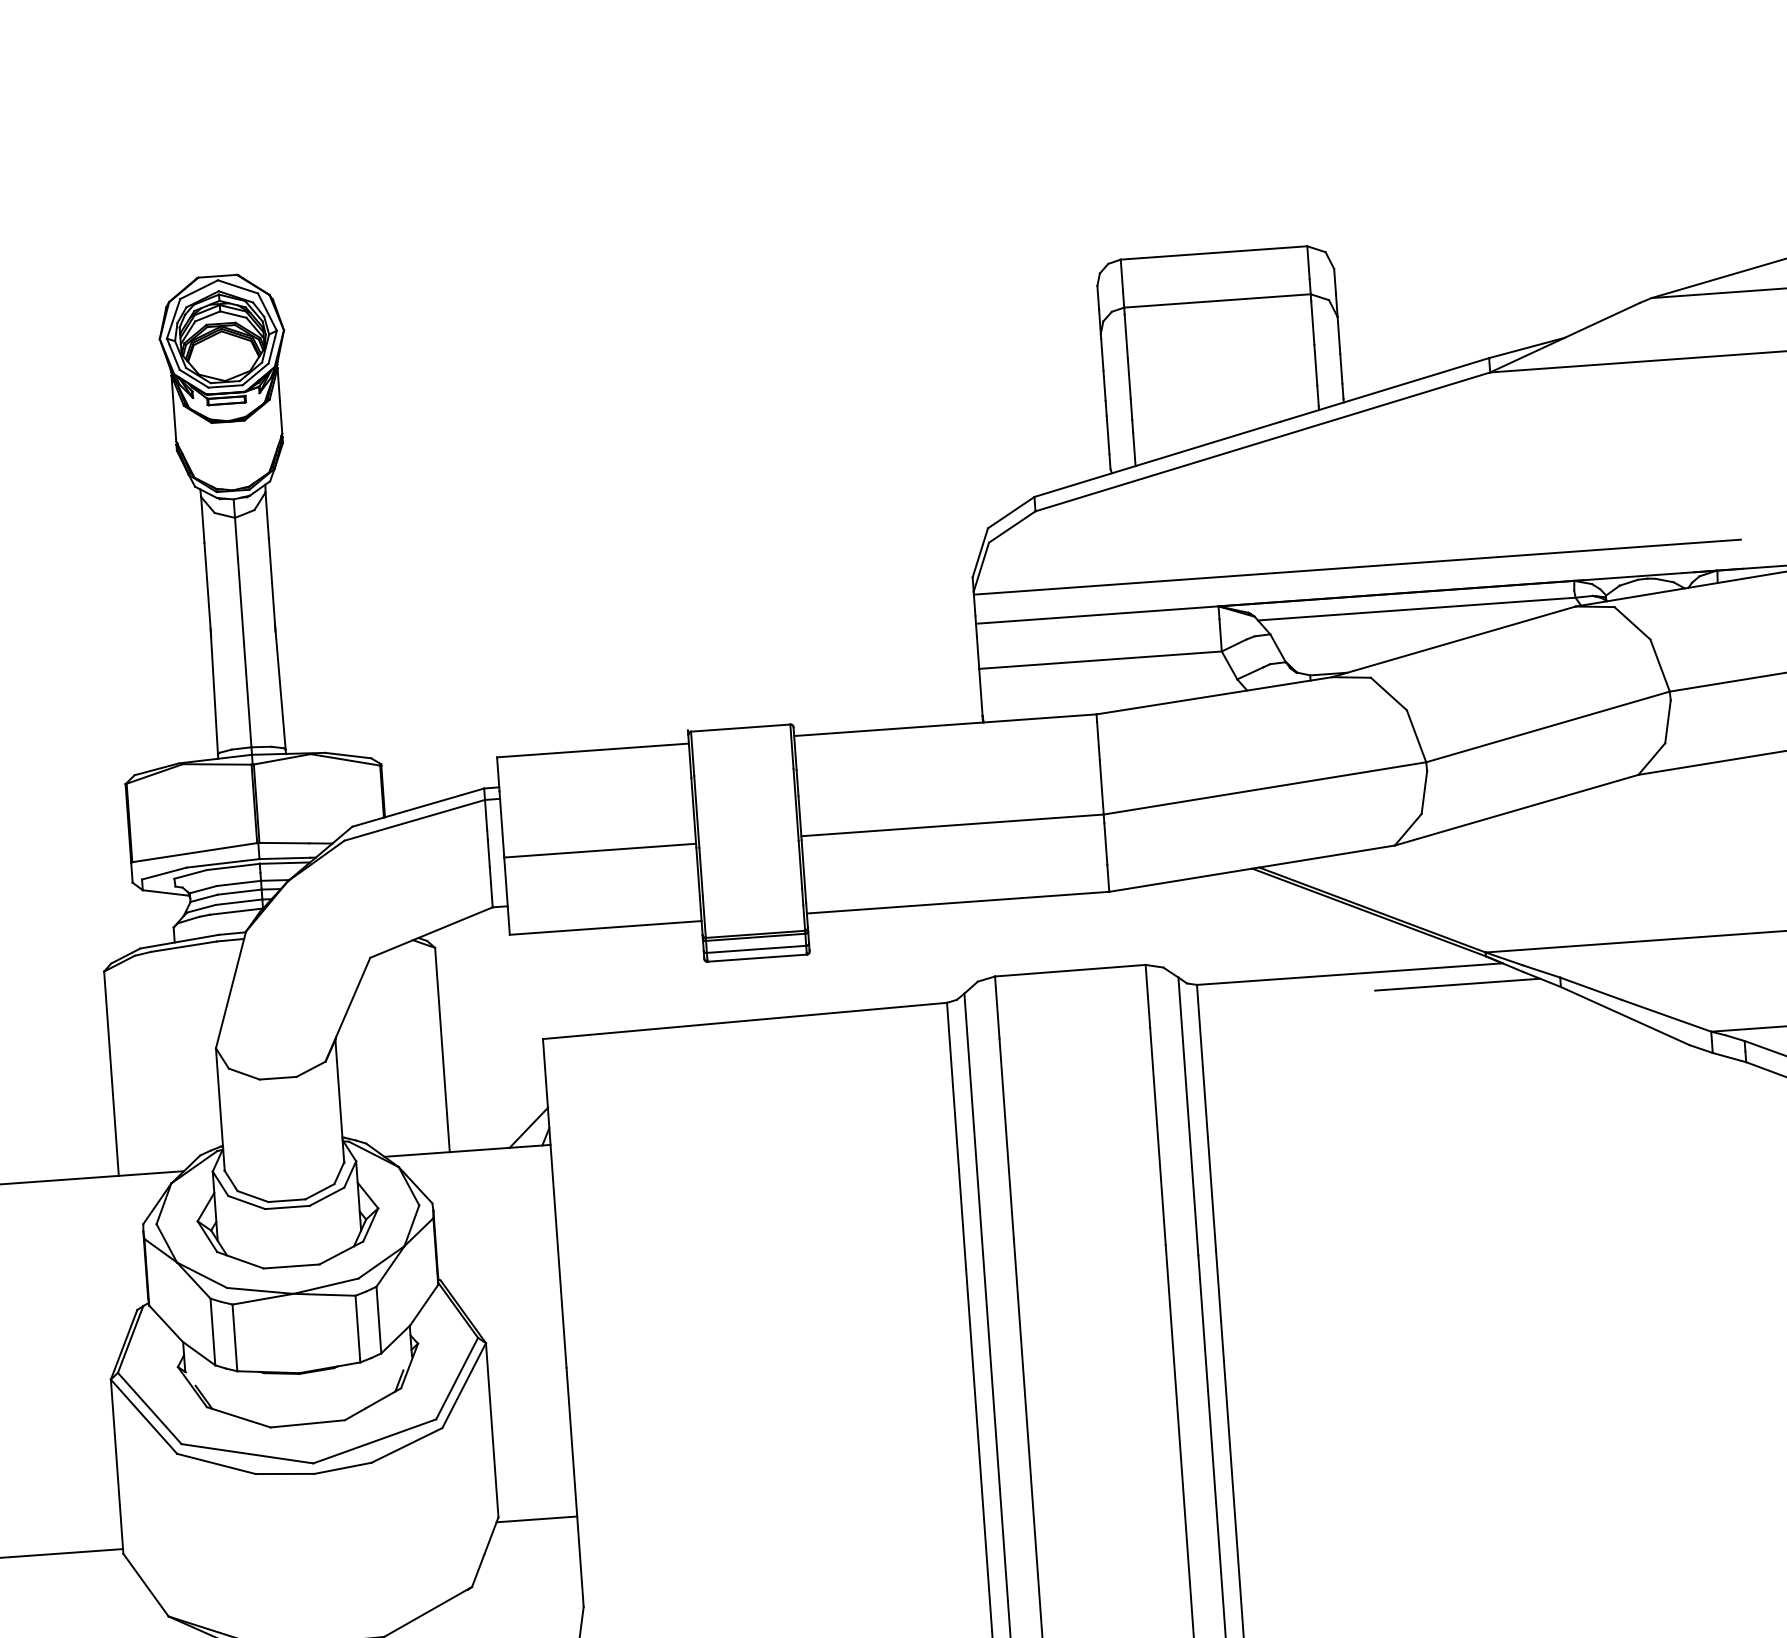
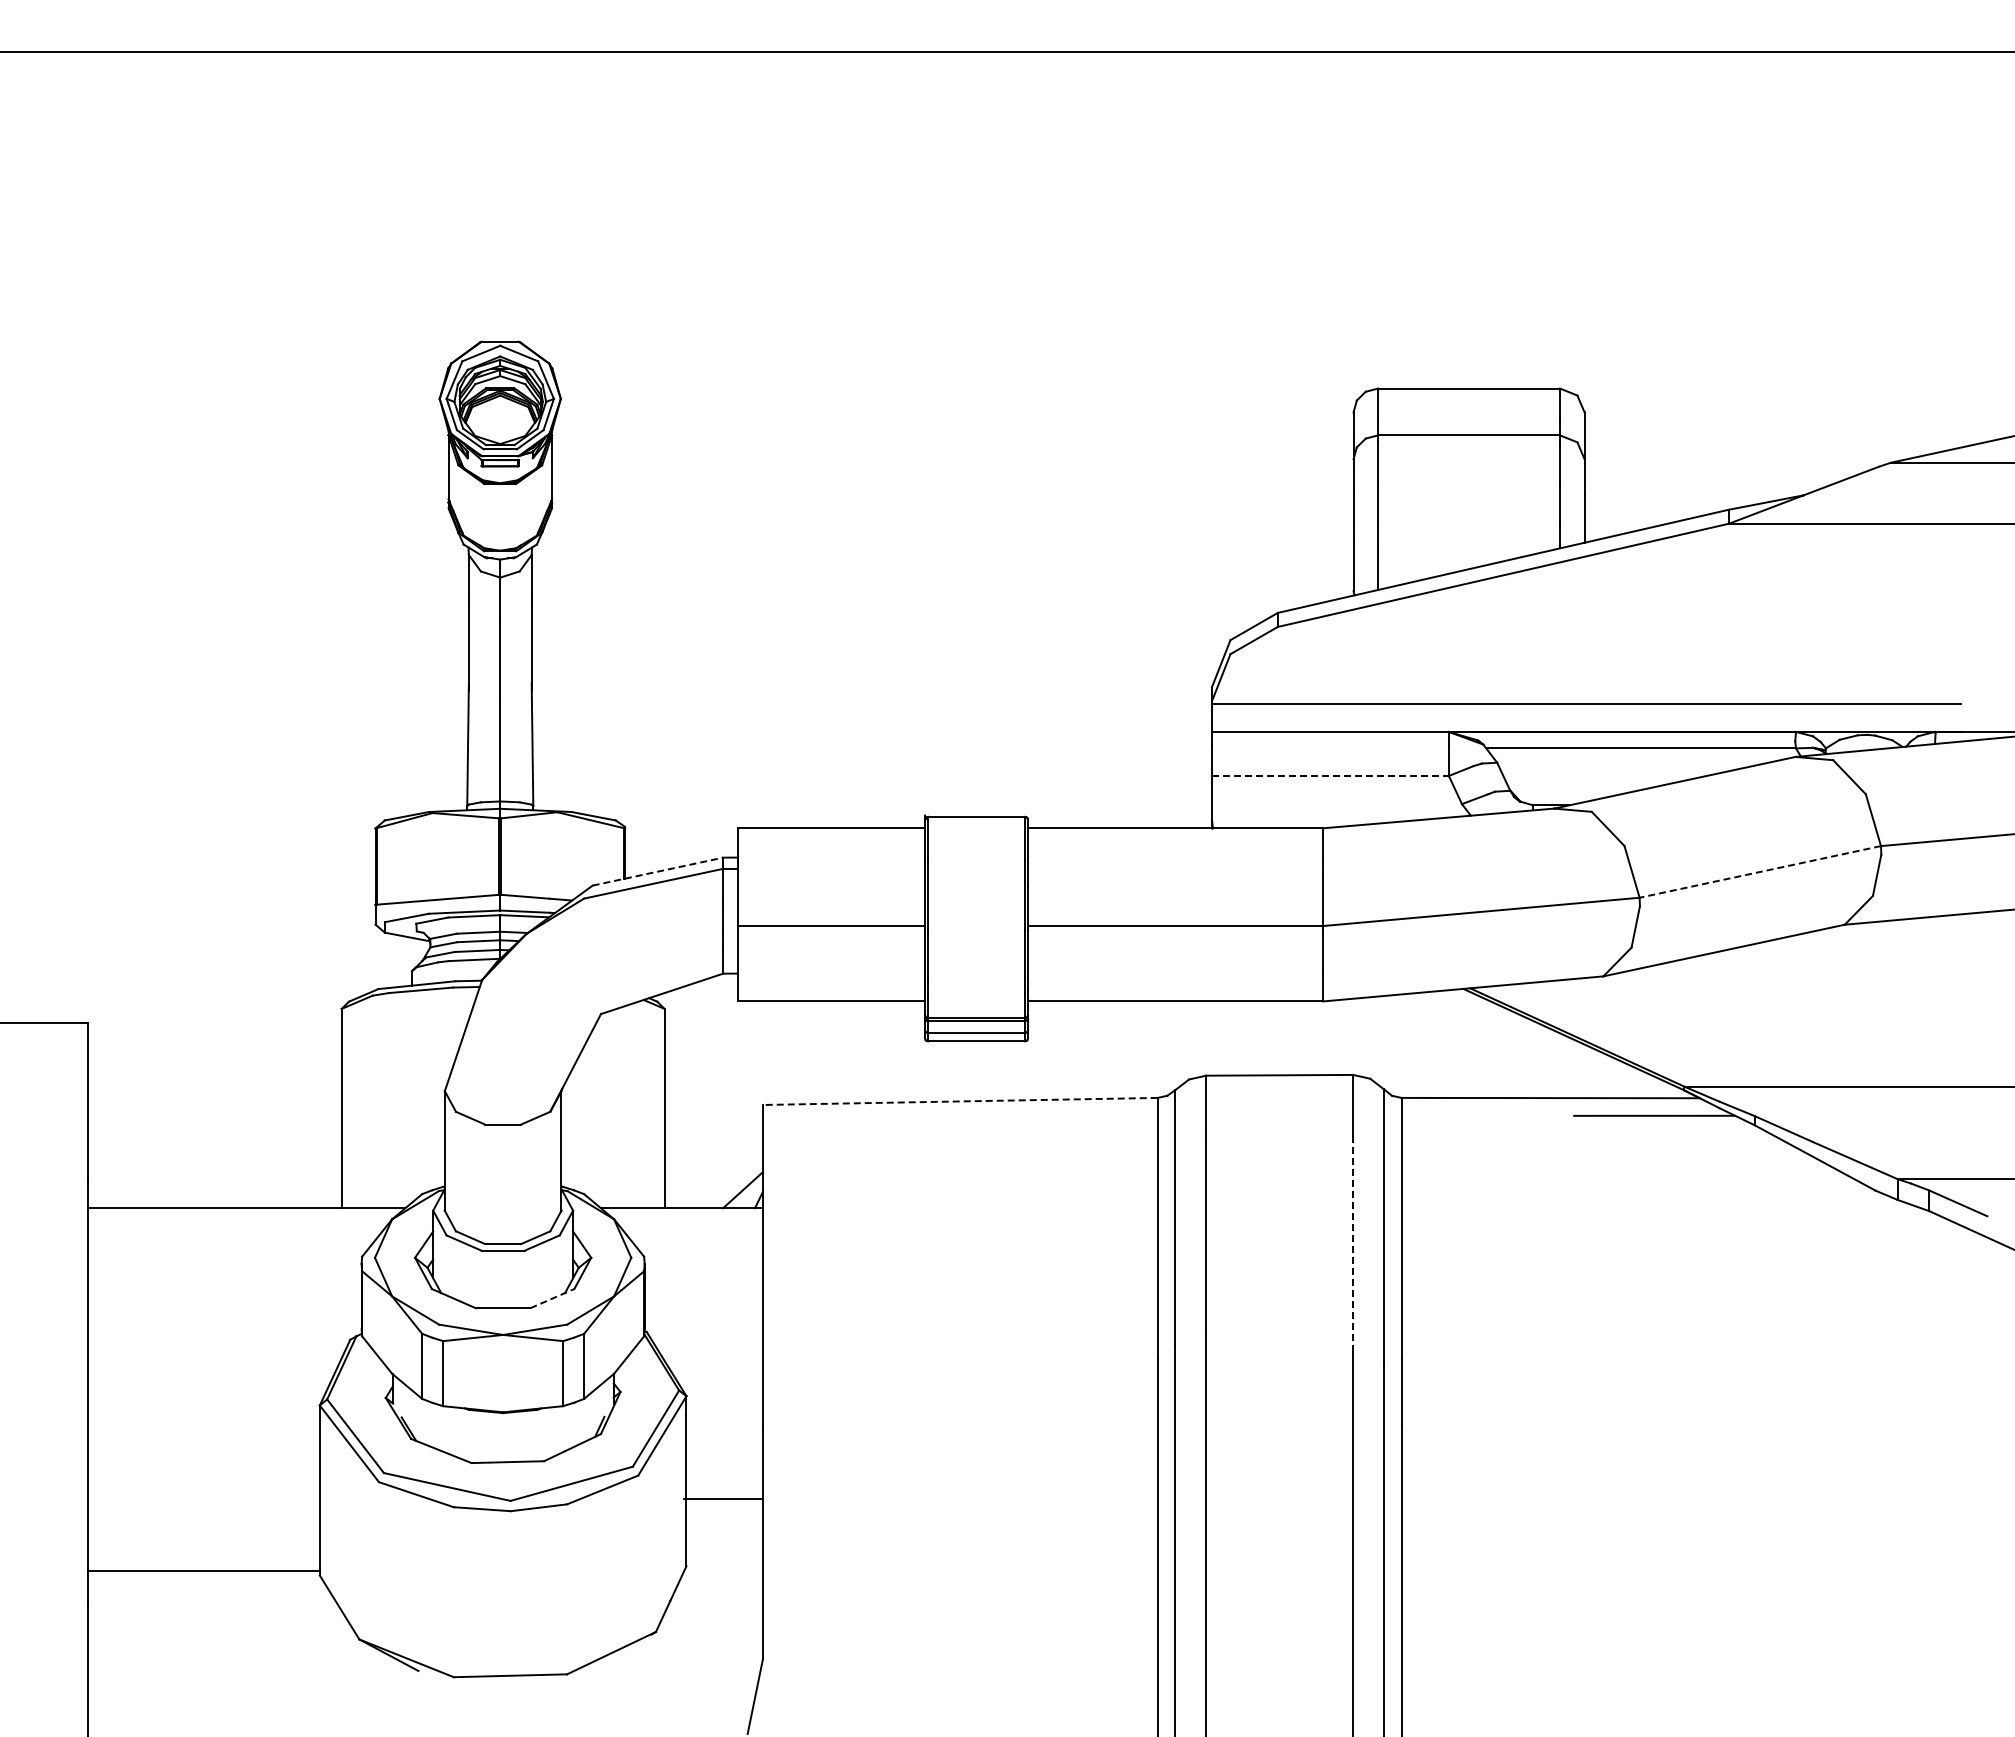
line: (1101, 659) -> (1331, 775), solid -> dashed
line: (1547, 727) -> (1759, 872), solid -> dashed
line: (417, 807) -> (657, 871), solid -> dashed
line: (744, 1021) -> (959, 1101), solid -> dashed
line: (1158, 1136) -> (1353, 1242), solid -> dashed
line: (341, 1252) -> (552, 1298), solid -> dashed
line: (536, 1519) -> (723, 1498), moved

